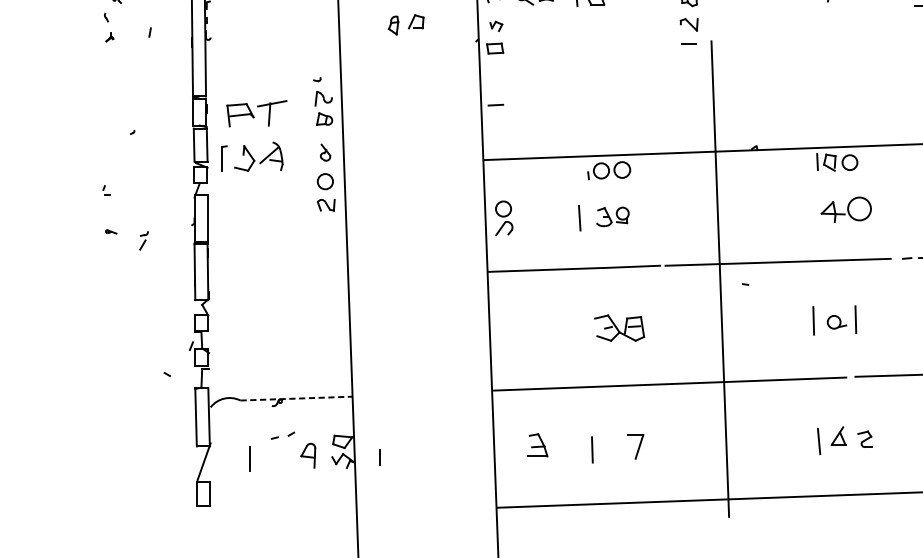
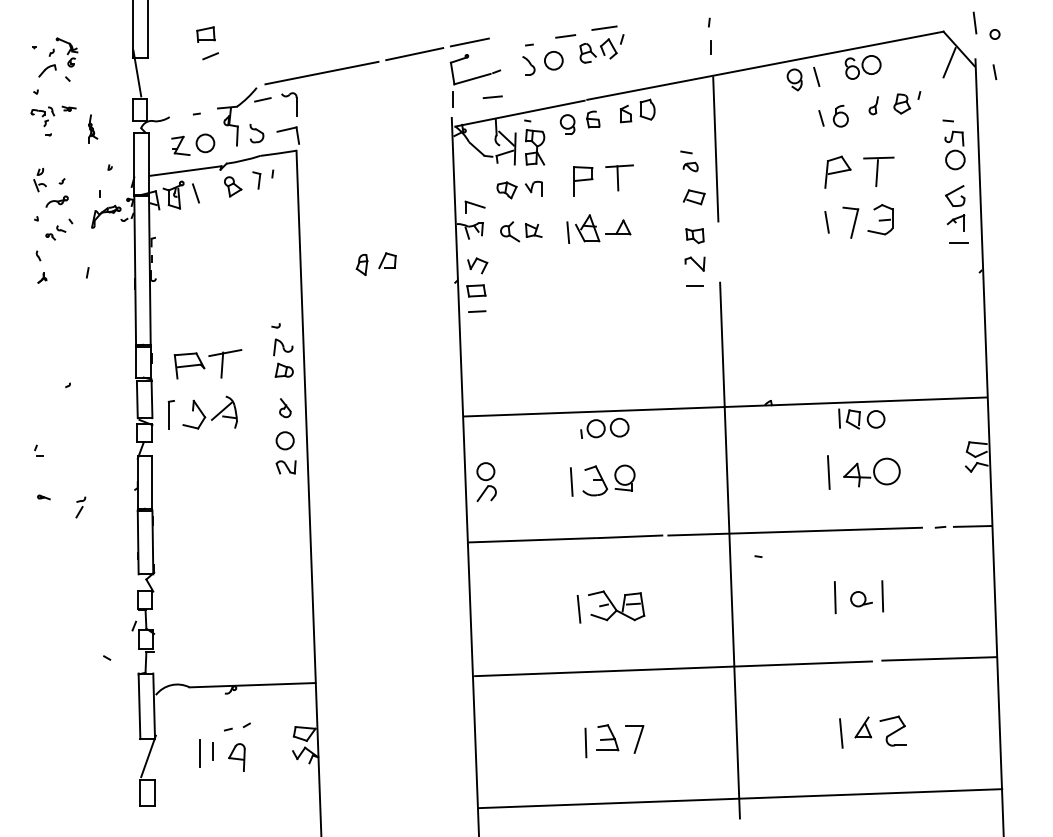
part: (496, 26) -> (477, 265), size x1.43
line: (496, 105) -> (477, 311), moved
line: (807, 209) -> (828, 472), added
part: (612, 216) -> (608, 480), size x1.43
line: (585, 330) -> (578, 608), added
line: (297, 398) -> (253, 685), dashed -> solid
part: (864, 438) -> (892, 730), size x1.67
part: (537, 445) -> (607, 737), moved
part: (307, 455) -> (236, 757), moved
line: (379, 457) -> (212, 751), moved

